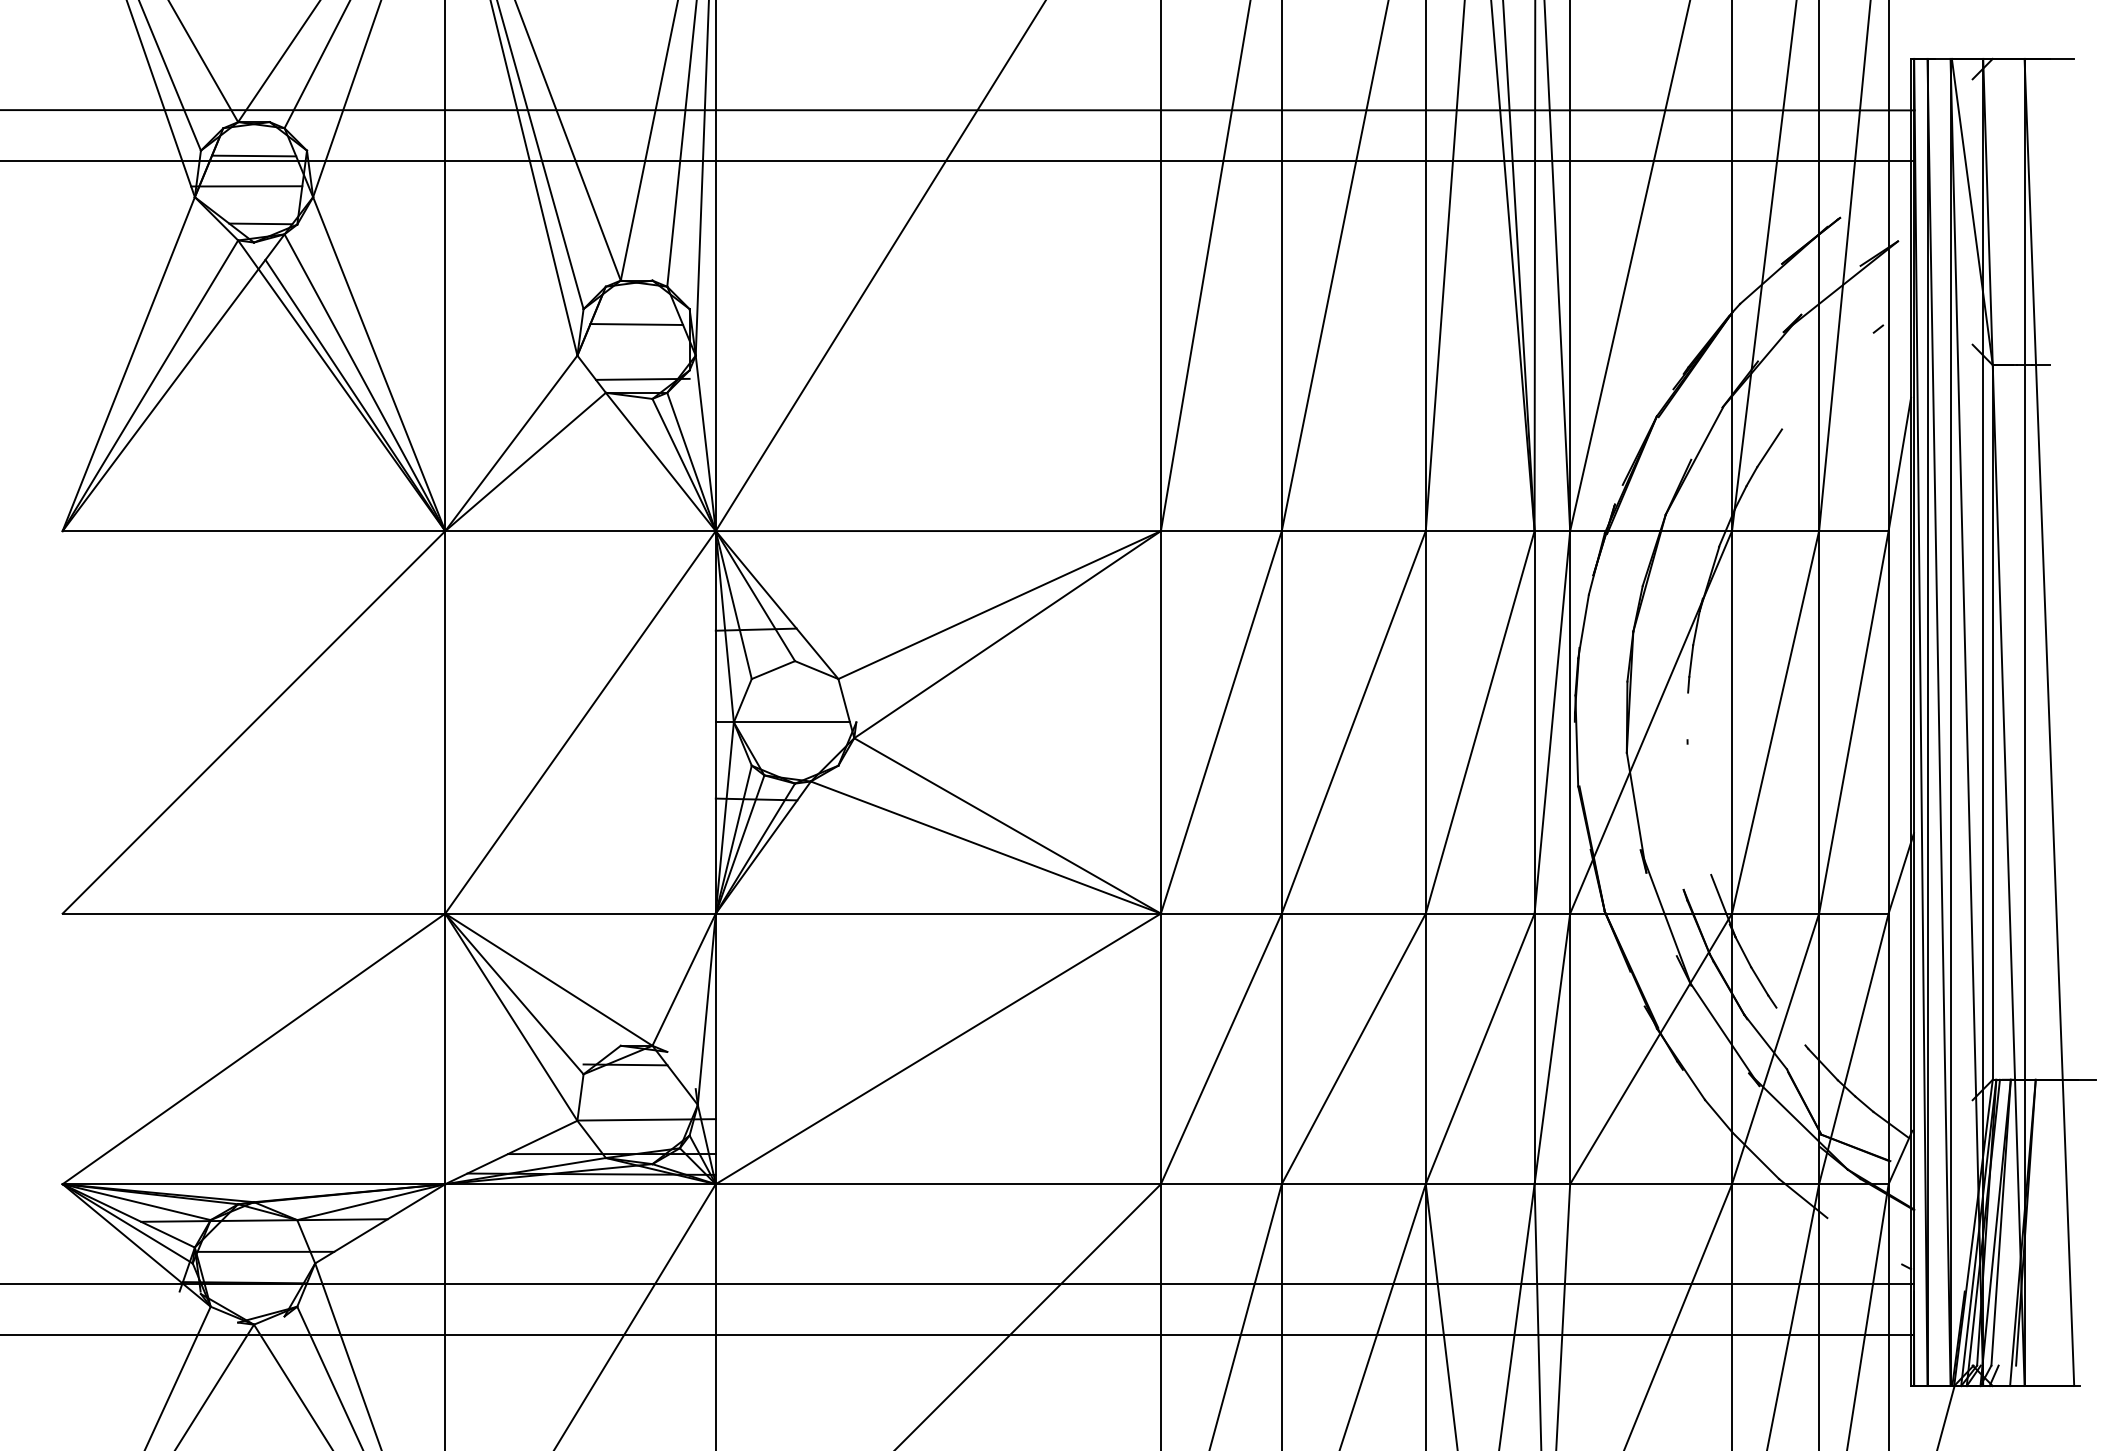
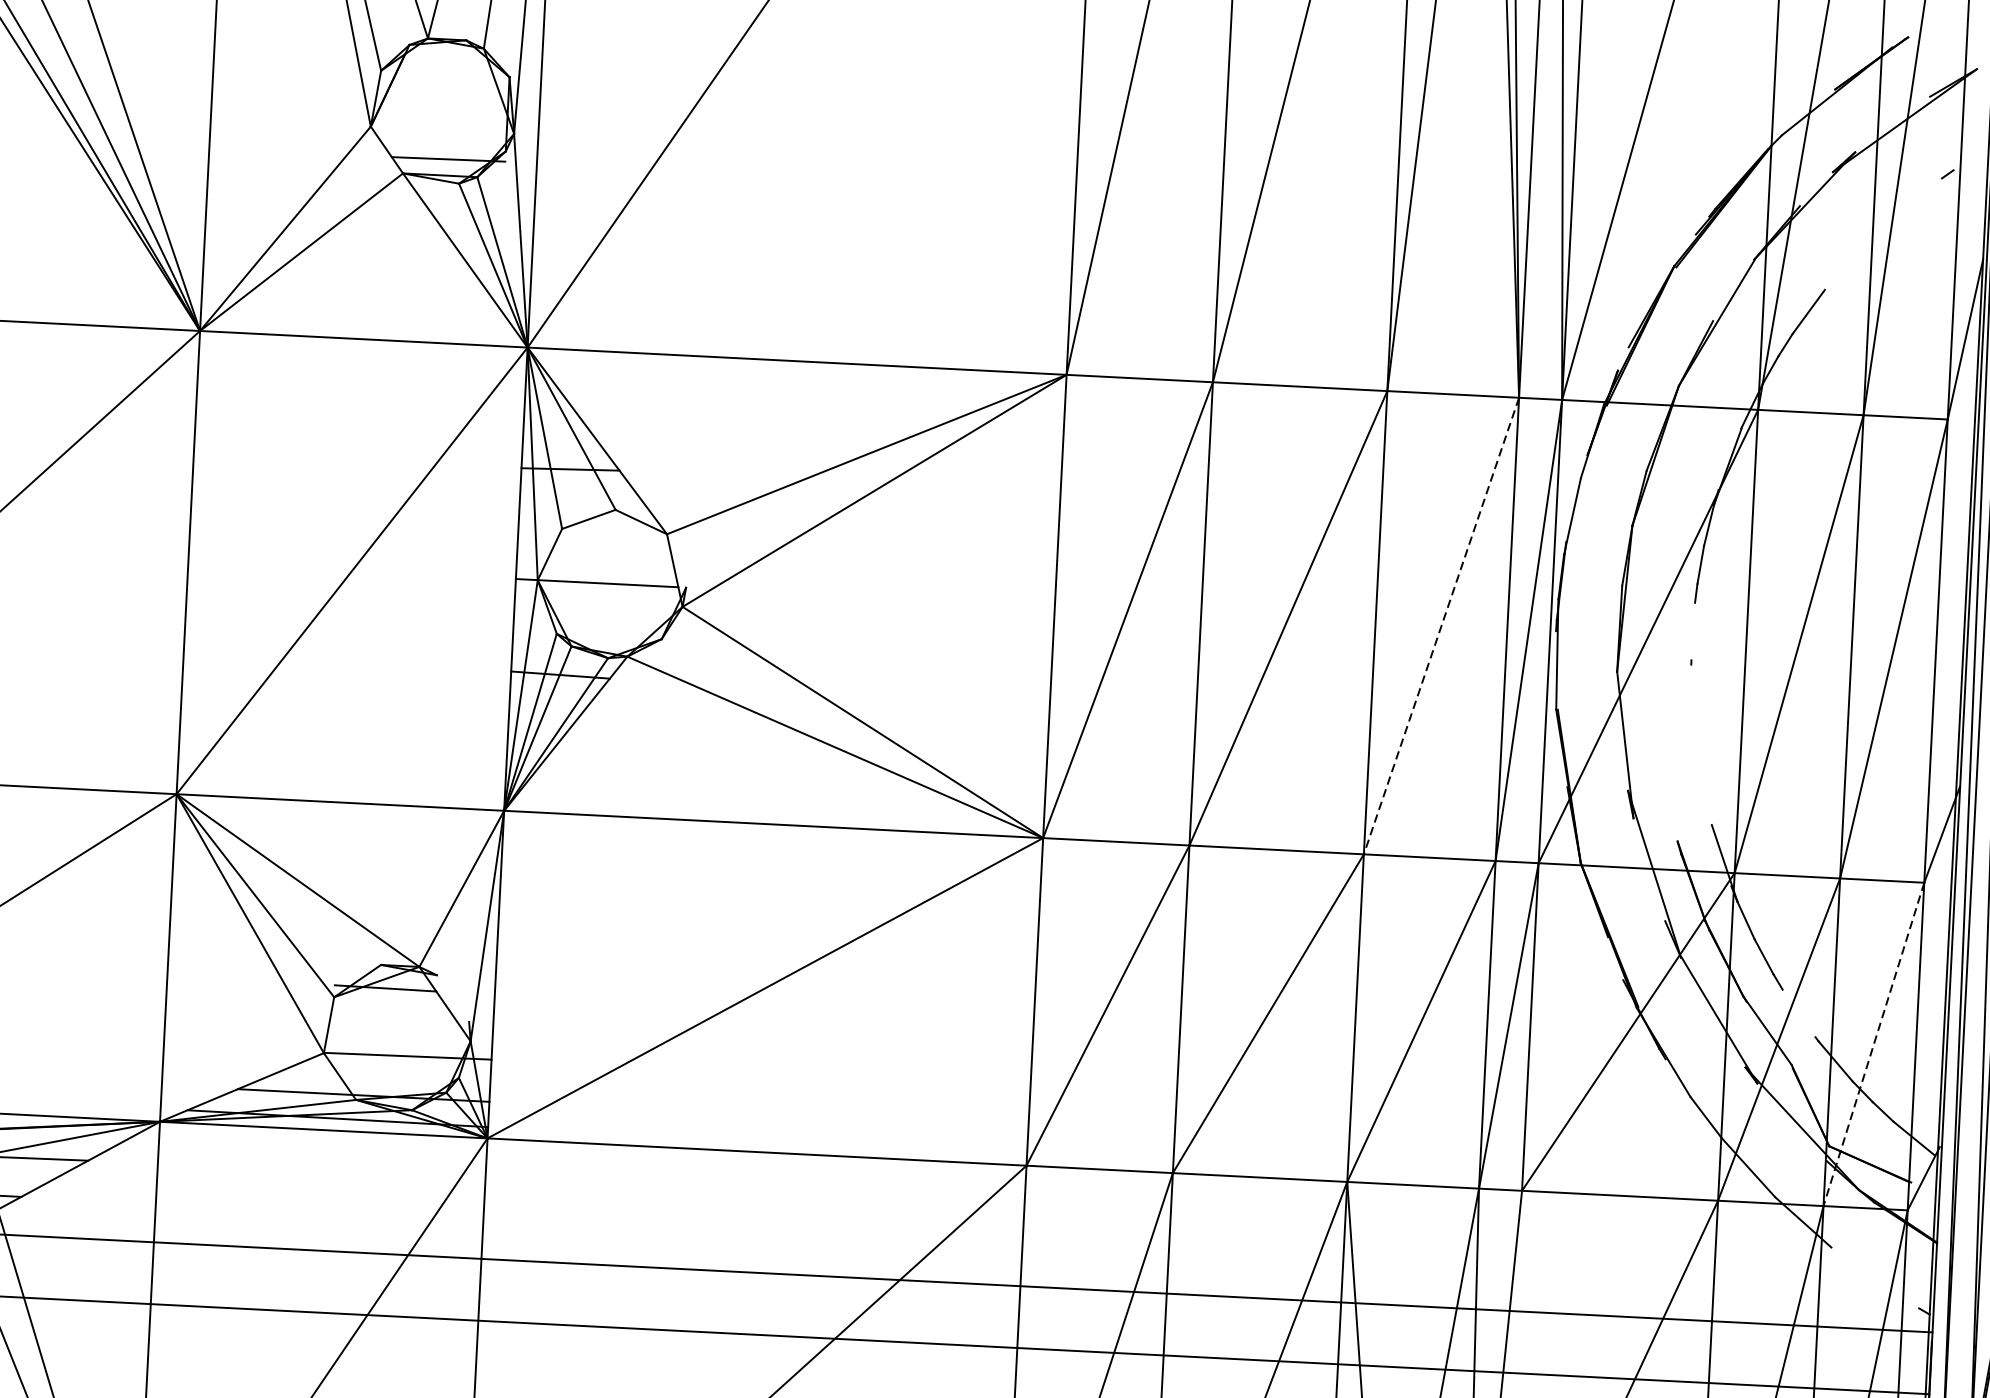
line: (636, 324) -> (444, 92), removed
line: (1480, 722) -> (1441, 626), solid -> dashed
line: (1853, 1048) -> (1873, 1043), solid -> dashed

